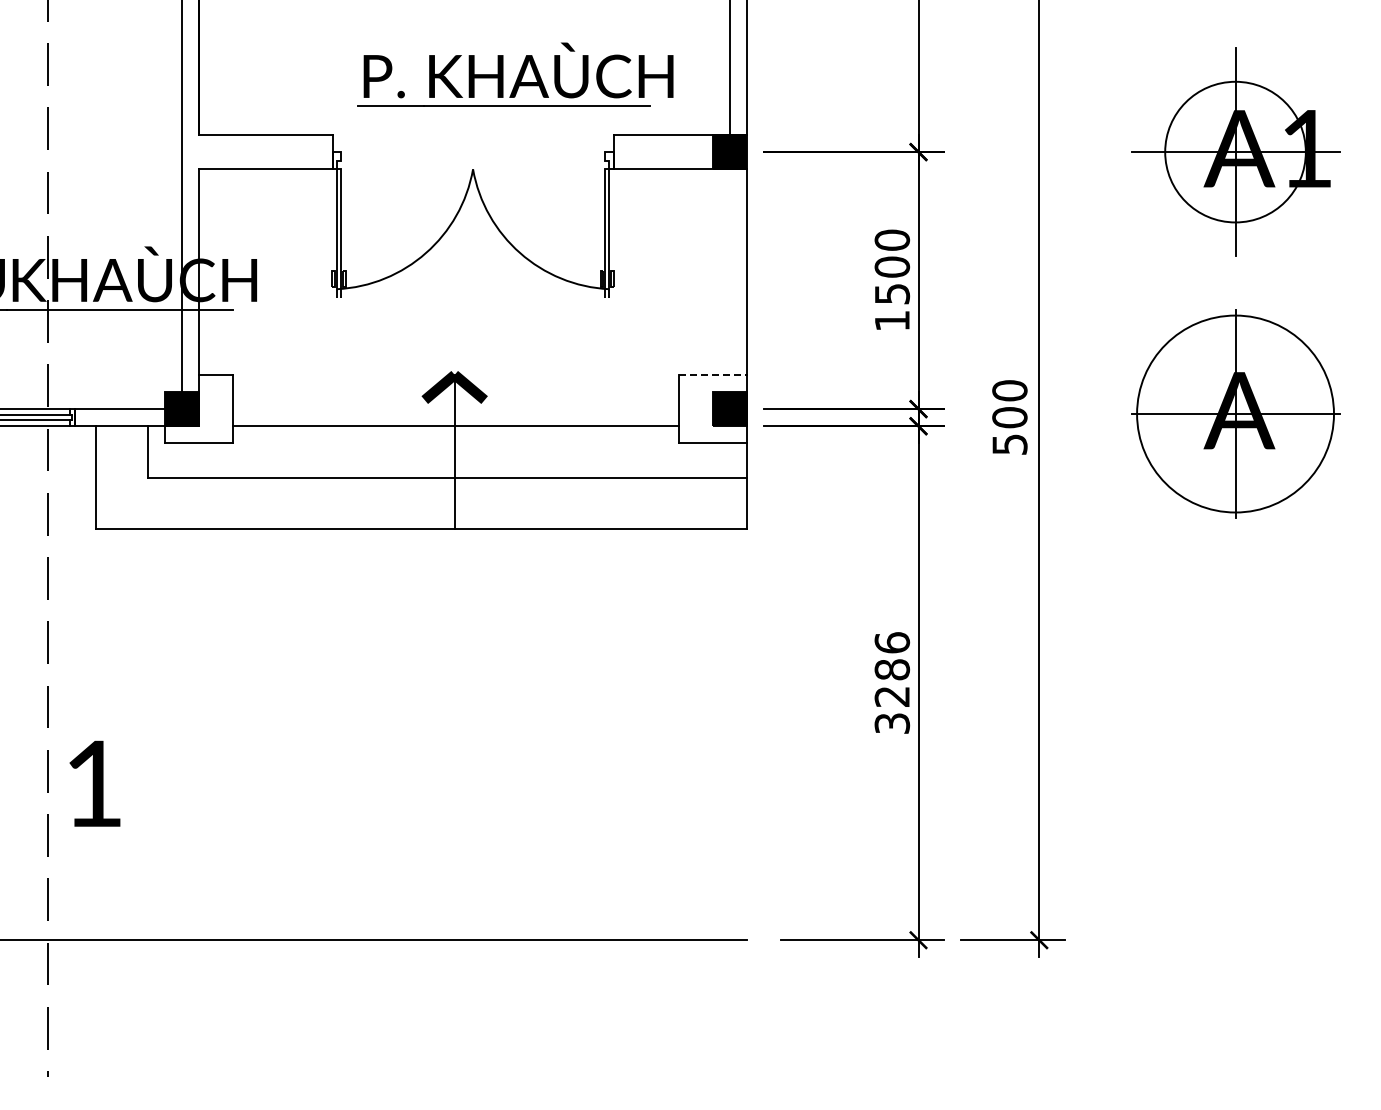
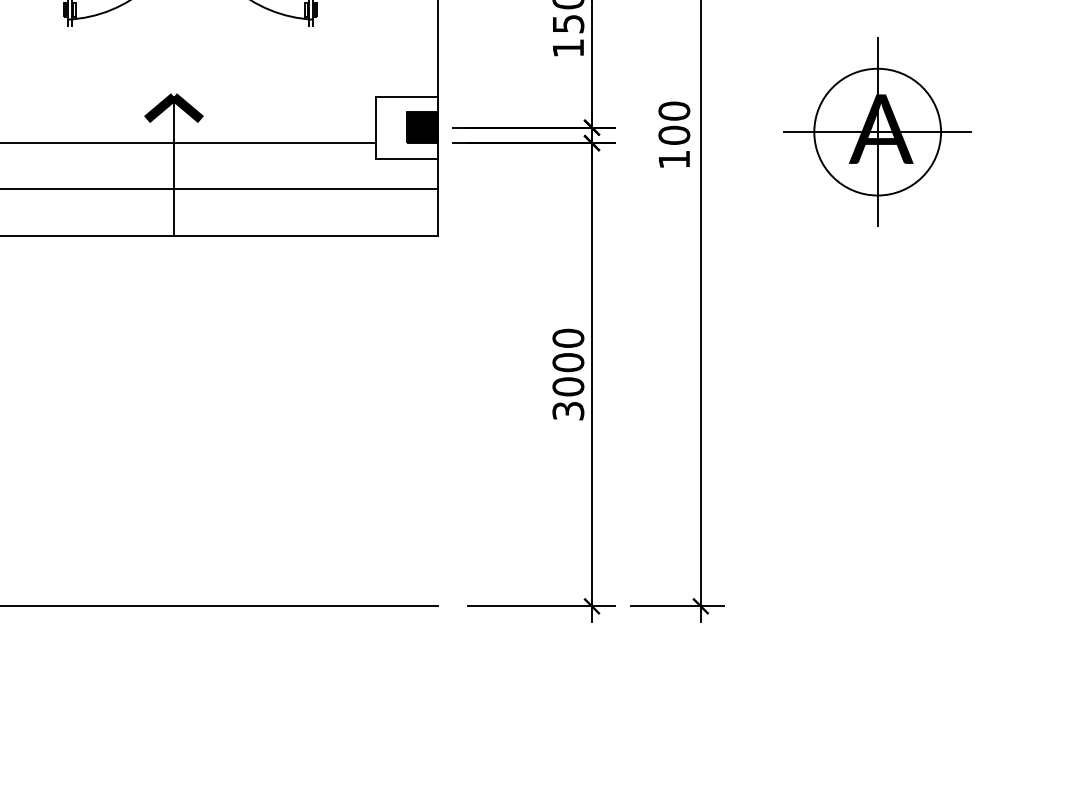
line: (713, 374) -> (407, 96), dashed -> solid
circle: (1235, 413) -> (877, 131), size x0.71
text: (1009, 444) -> (673, 159), 500 -> 100
text: (892, 669) -> (568, 362), 3286 -> 3000

